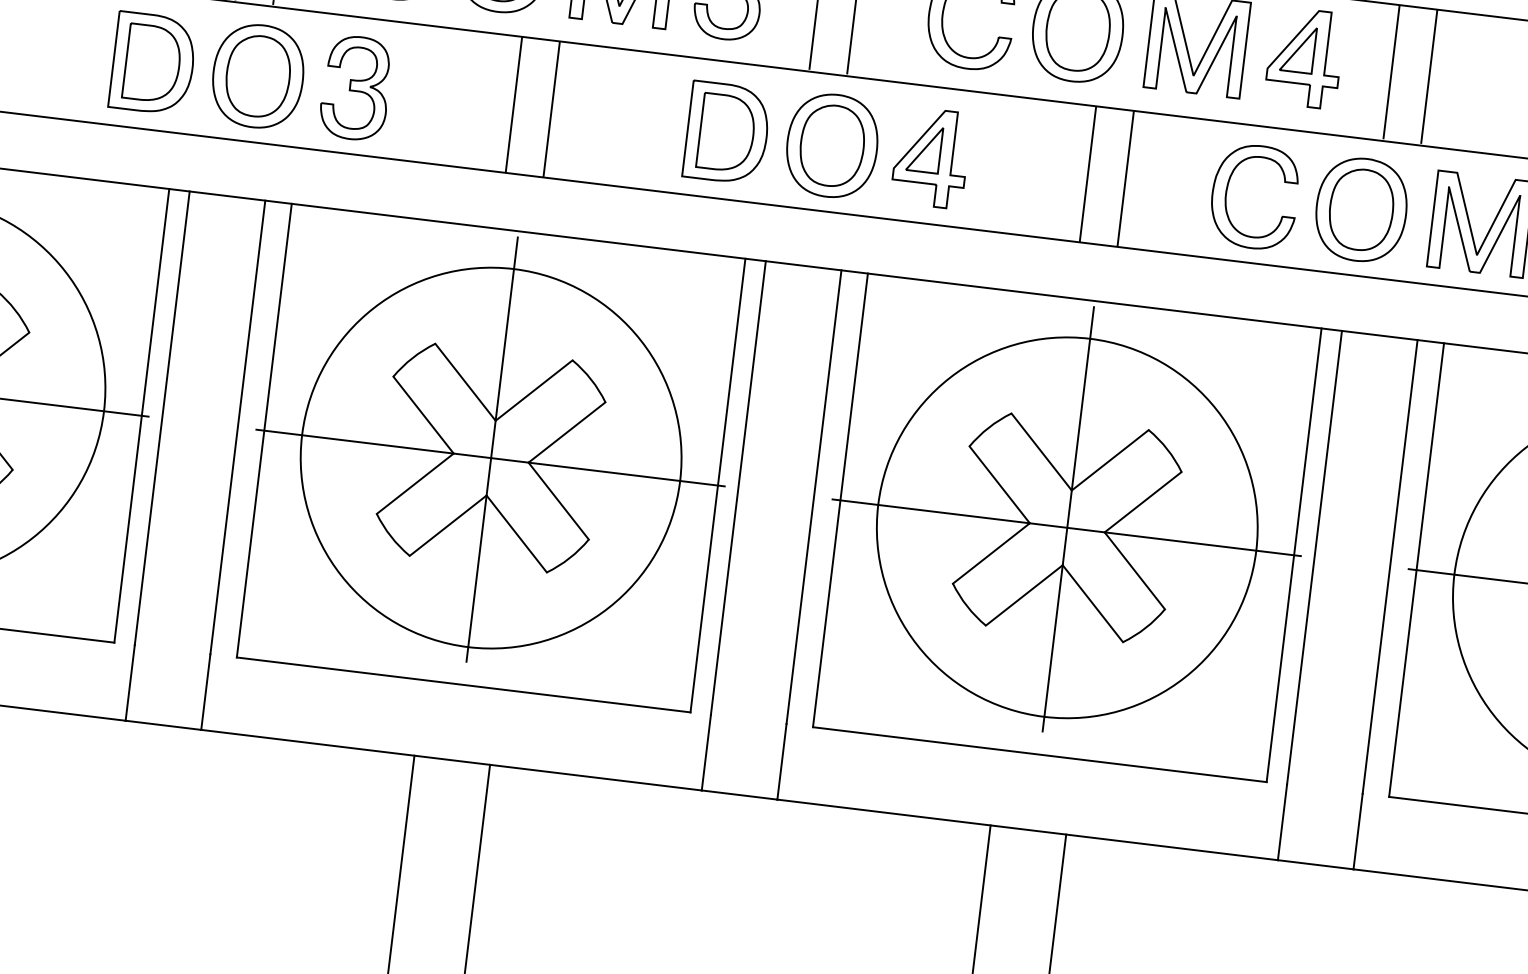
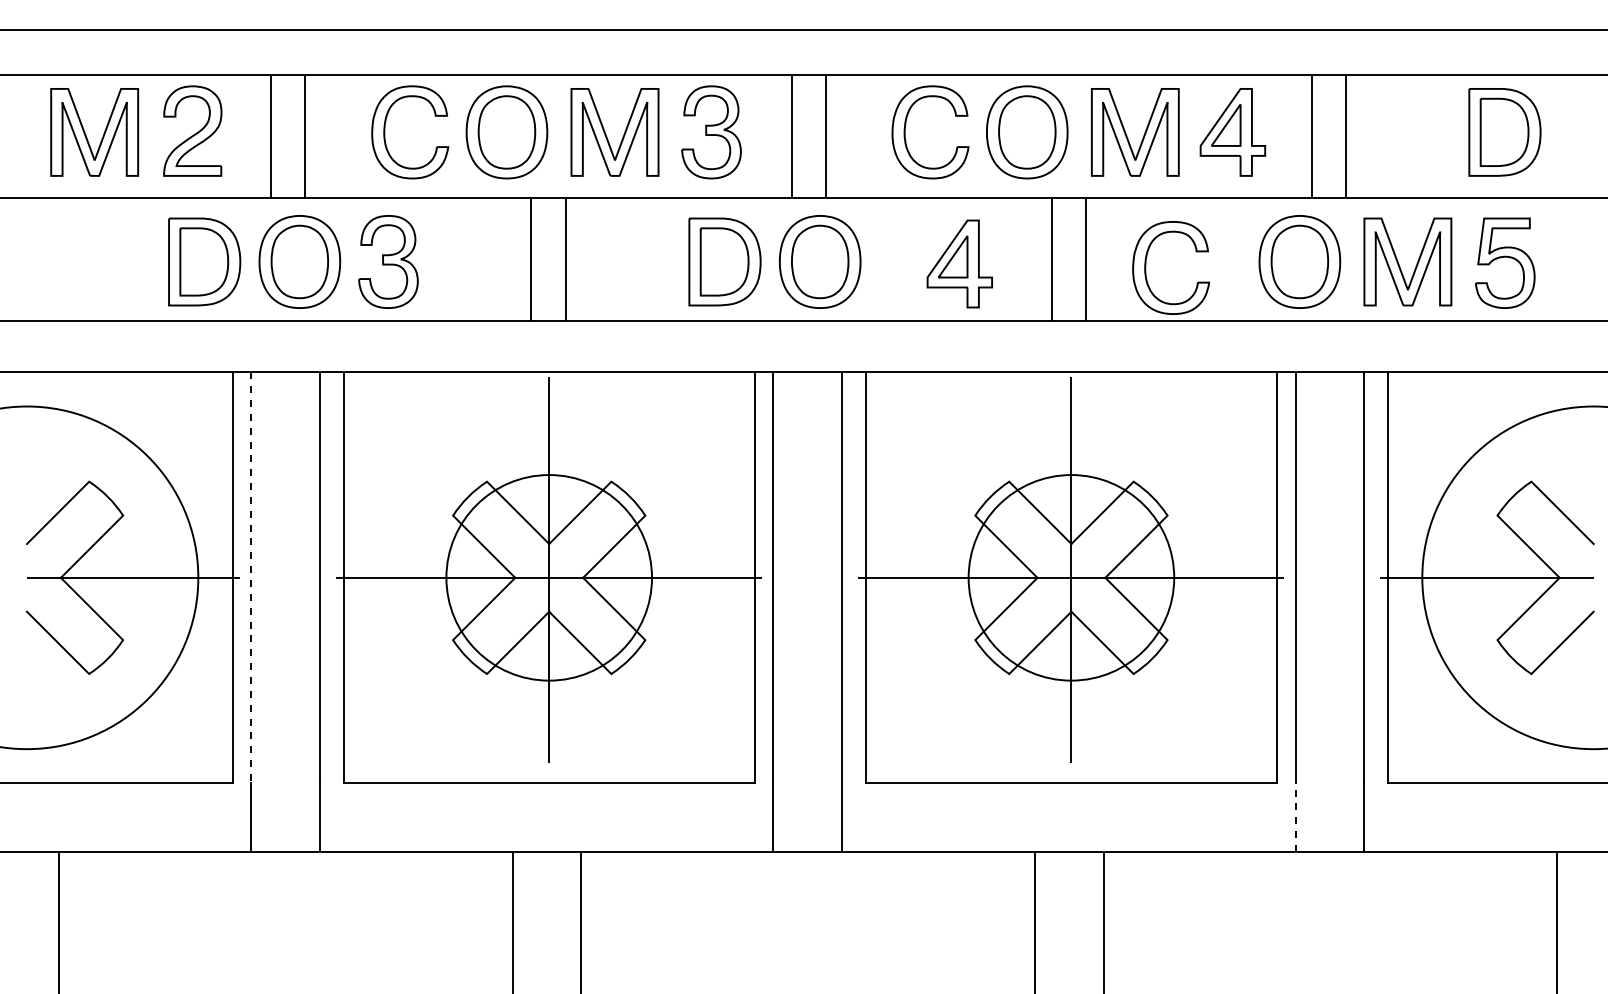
part: (930, 157) -> (959, 263), moved
part: (1227, 193) -> (1146, 267), moved
line: (162, 417) -> (251, 577), solid -> dashed
circle: (490, 457) -> (548, 577), size x0.6
circle: (1067, 527) -> (1071, 577), size x0.6
line: (1282, 822) -> (1295, 817), solid -> dashed

